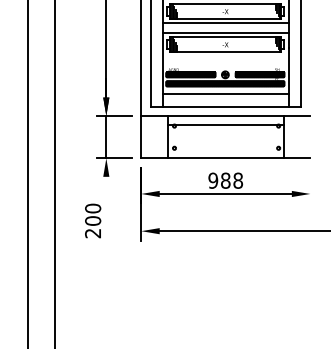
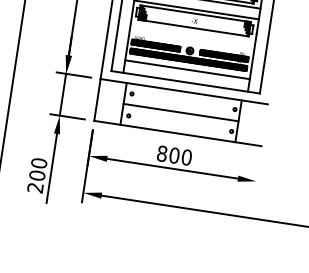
line: (225, 125) -> (180, 112), moved
text: (225, 180) -> (174, 155), 988 -> 800
line: (106, 211) -> (52, 168), added

